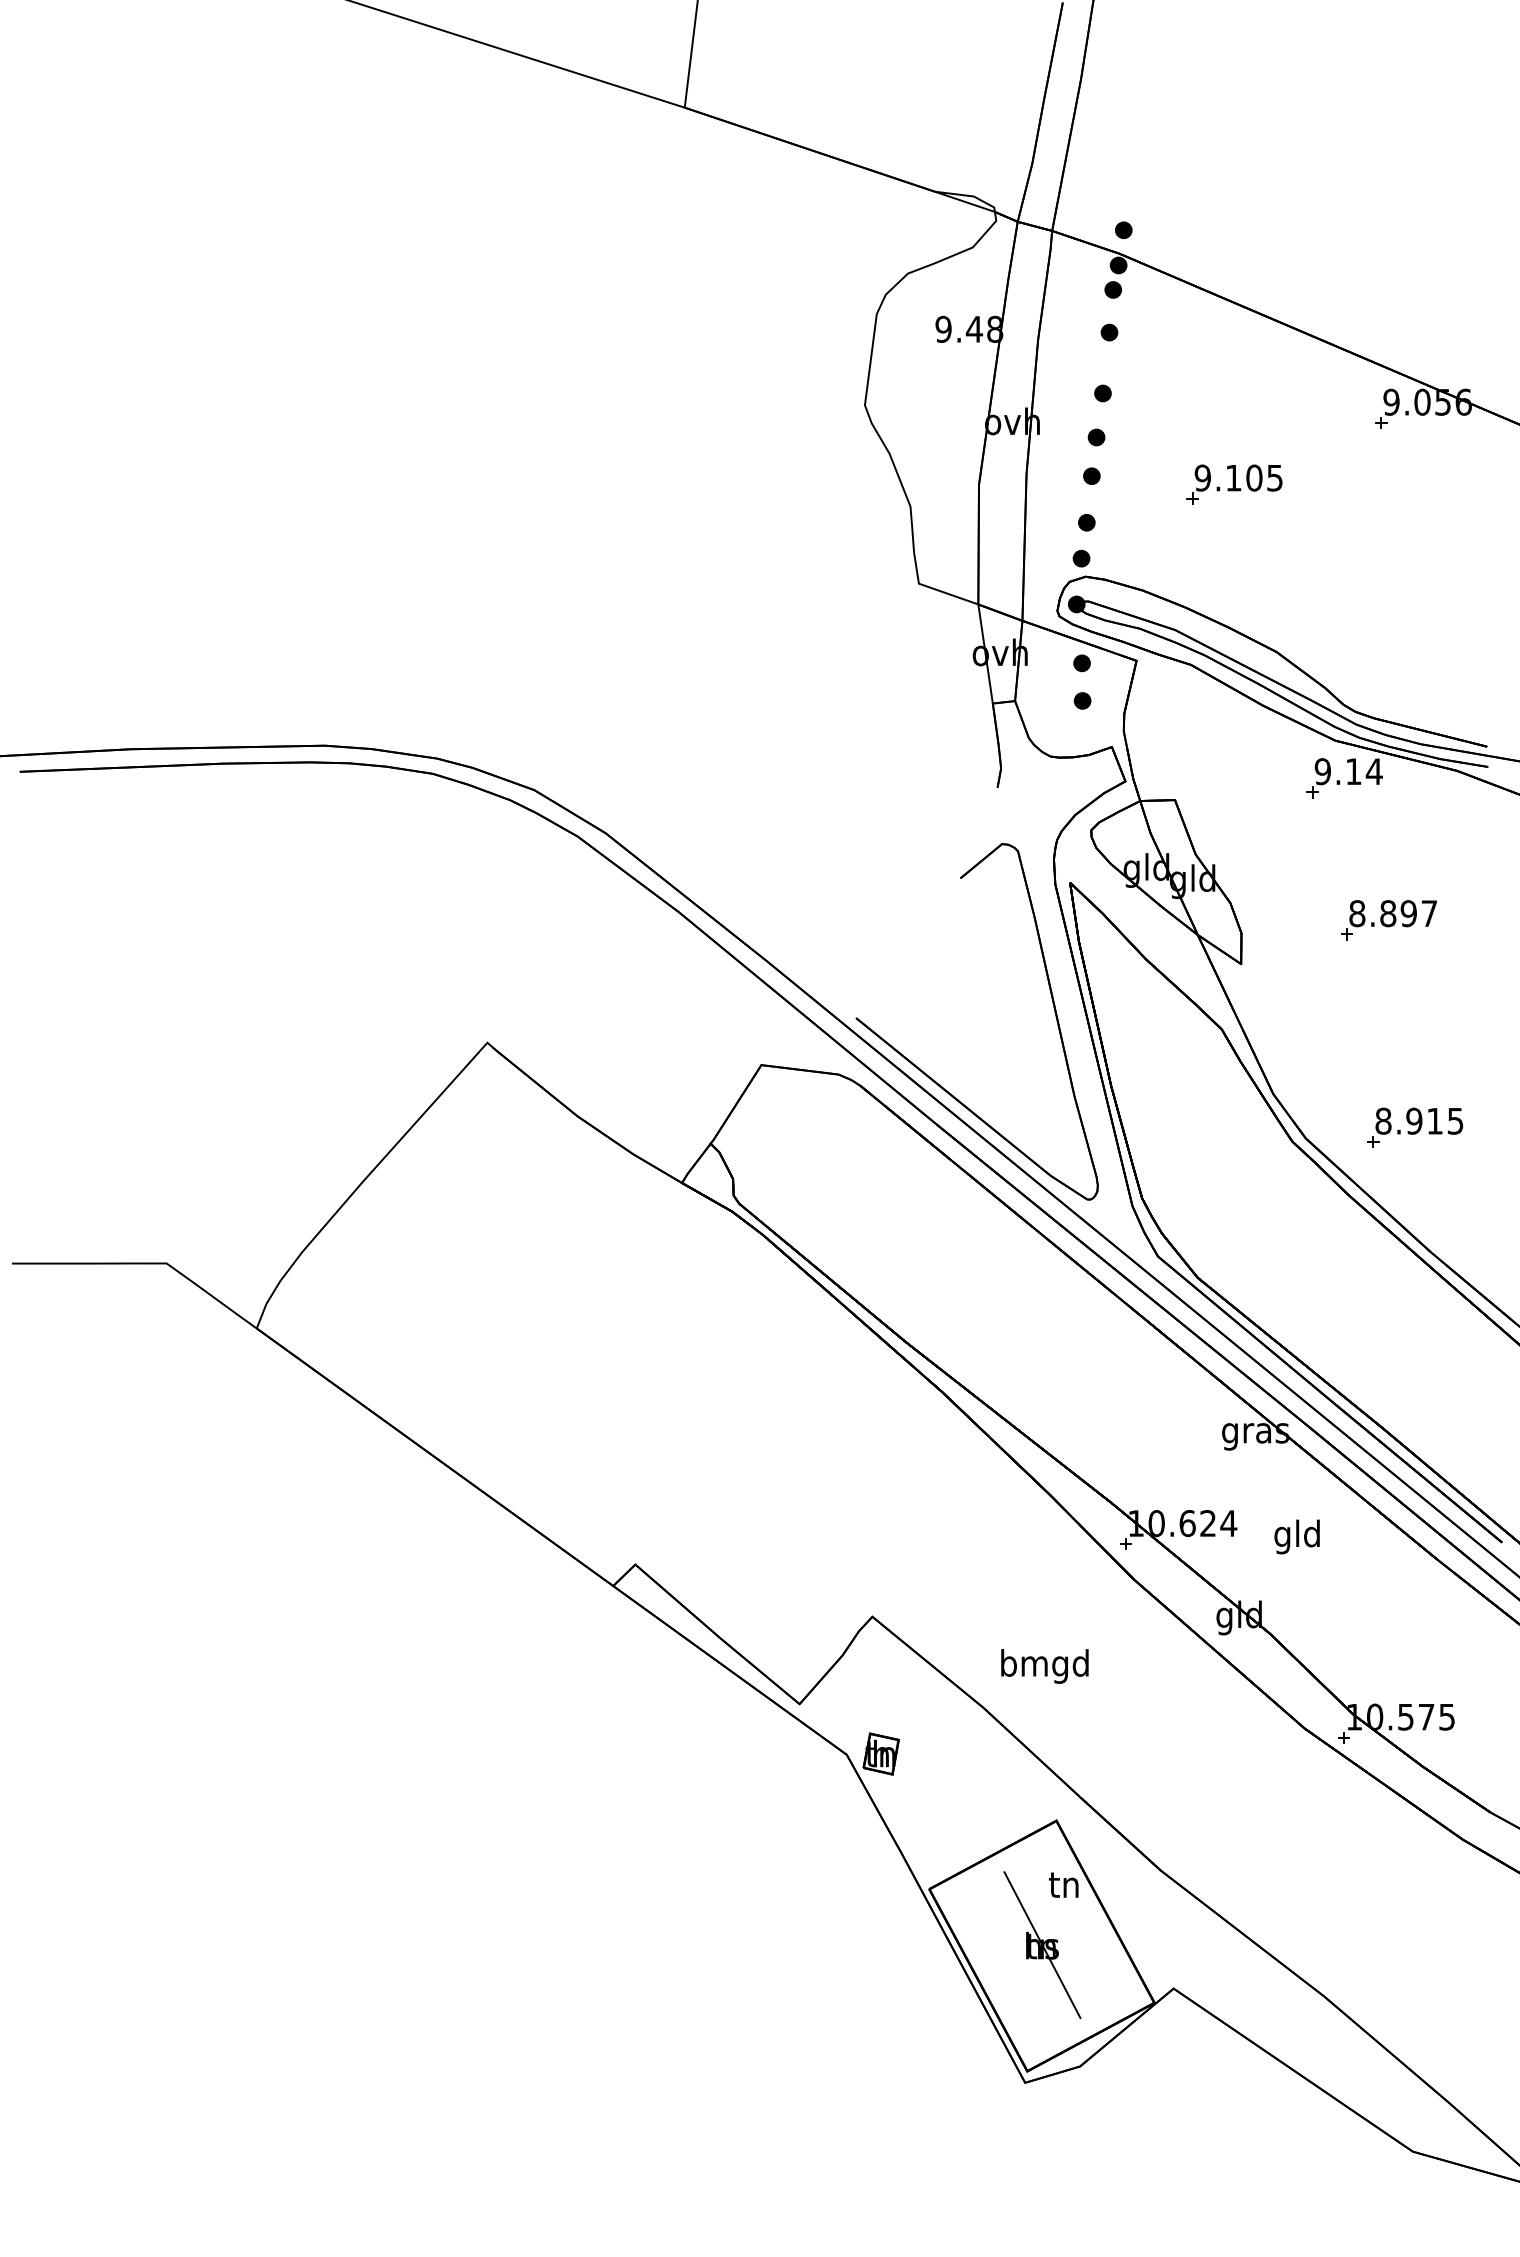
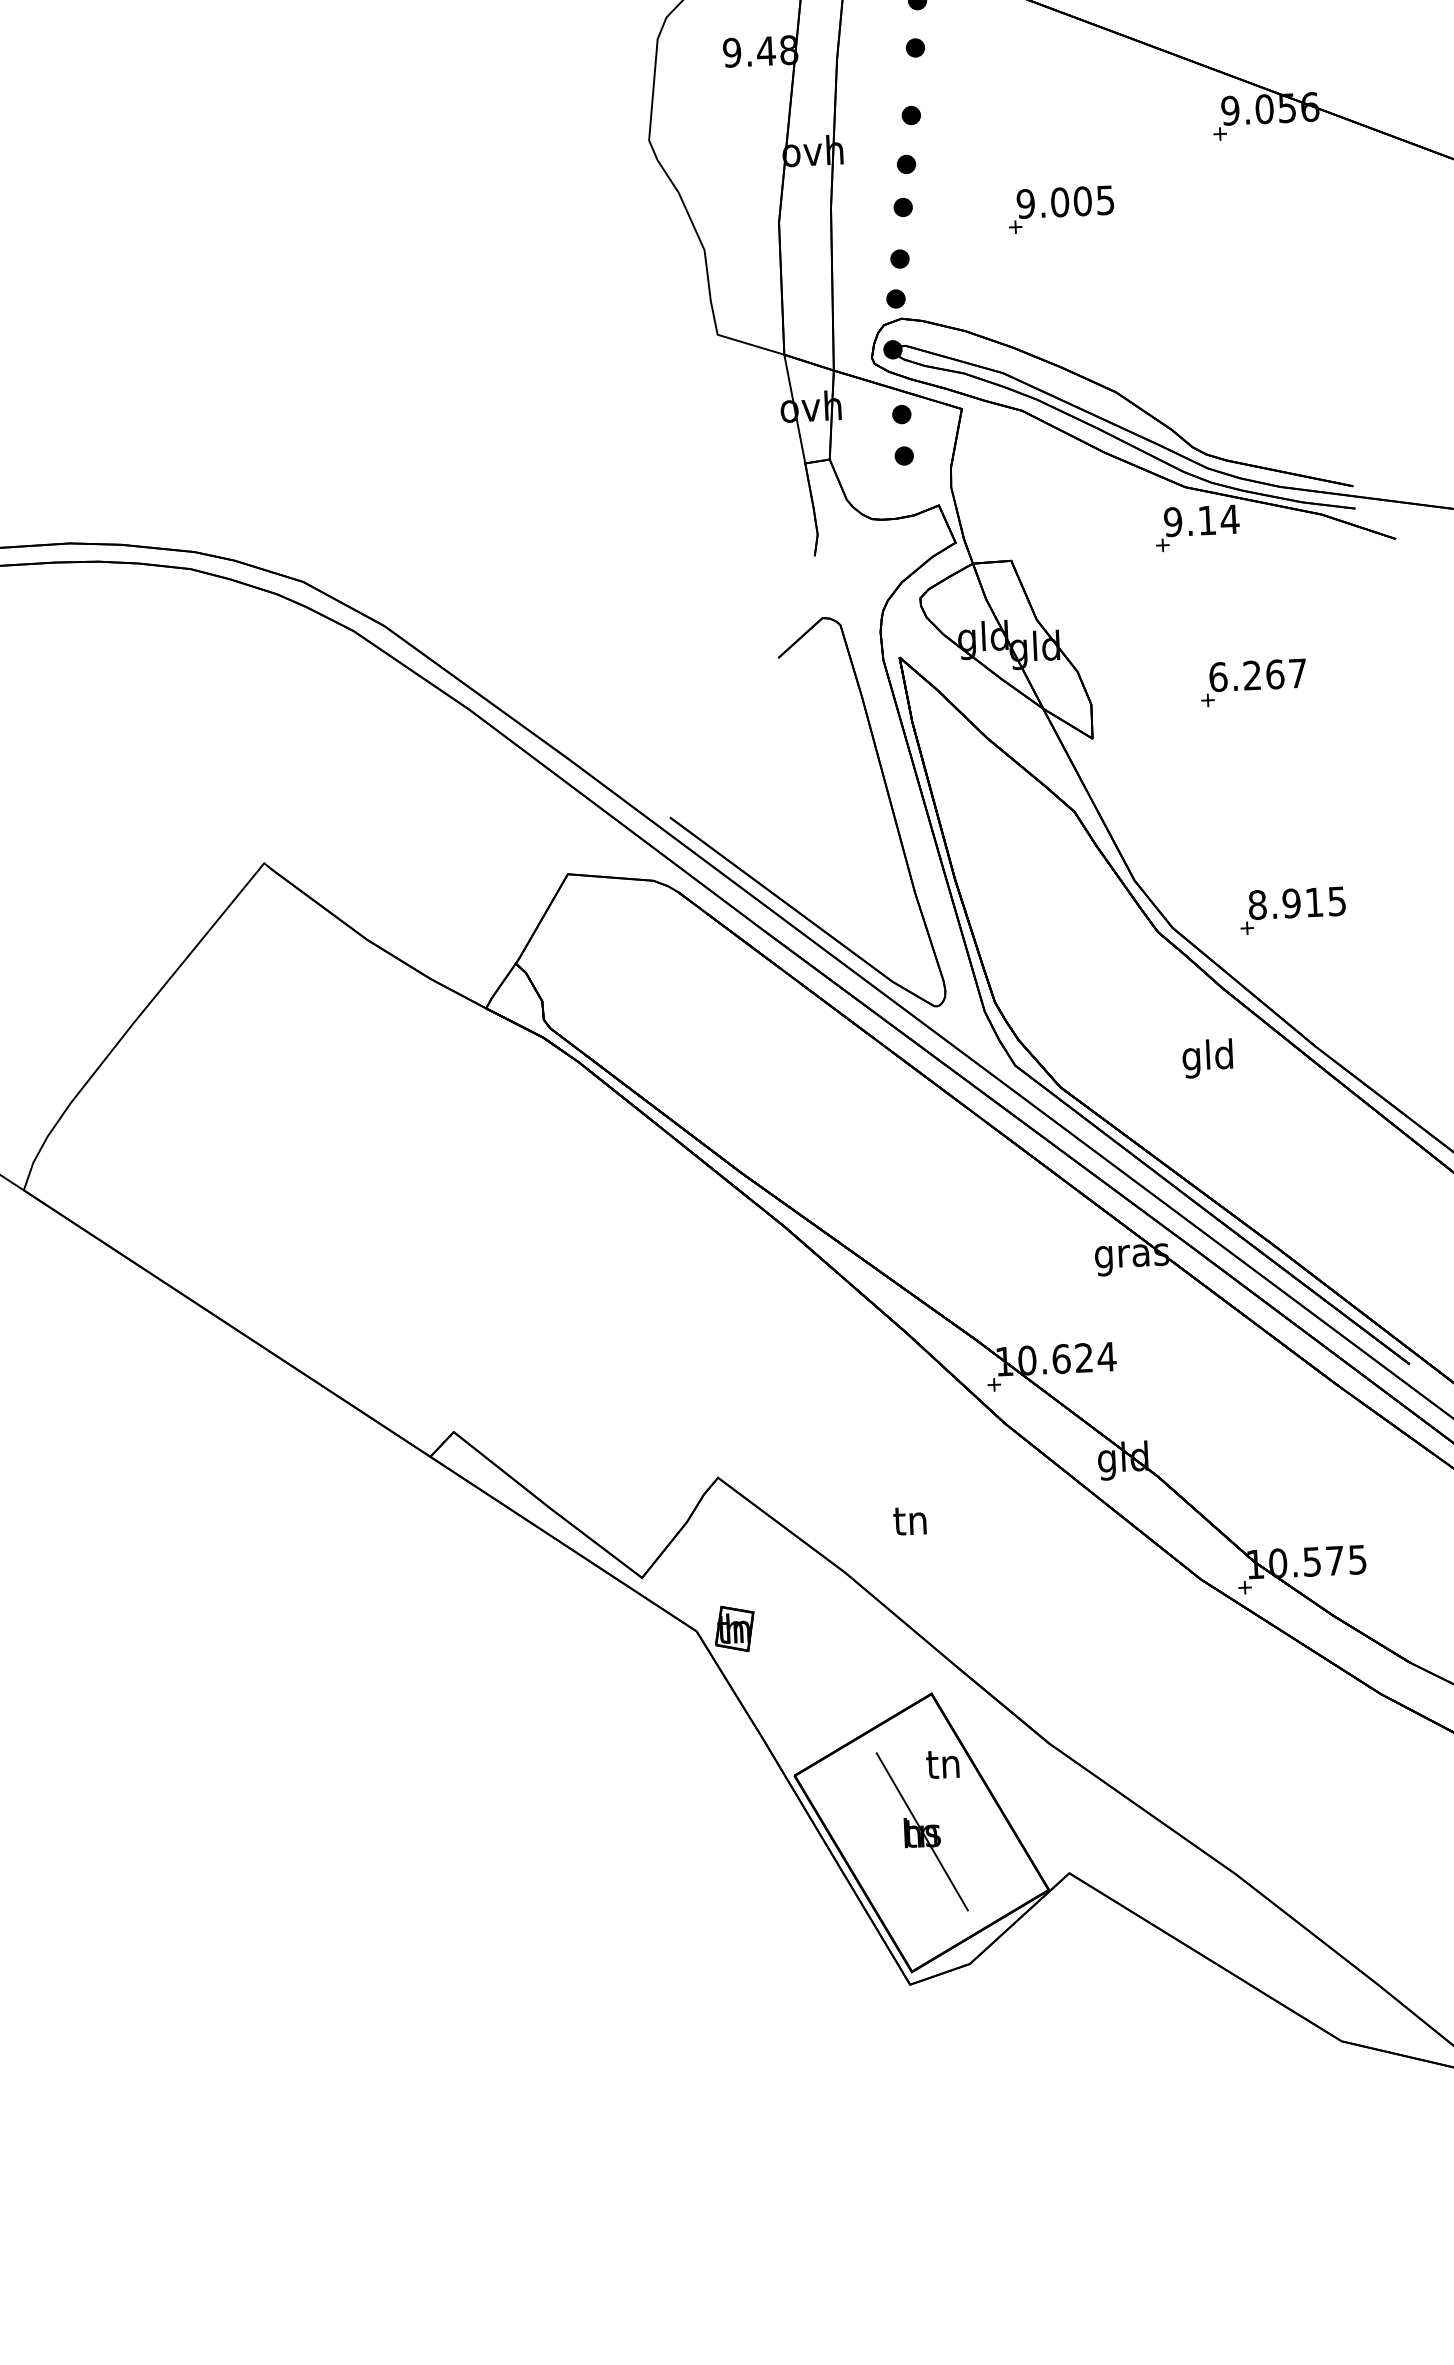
text: (1233, 477) -> (1059, 201), 9.105 -> 9.005
text: (1383, 913) -> (1247, 675), 8.897 -> 6.267
text: (1296, 1536) -> (1206, 1058), moved
text: (1044, 1666) -> (910, 1524), bmgd -> tn

